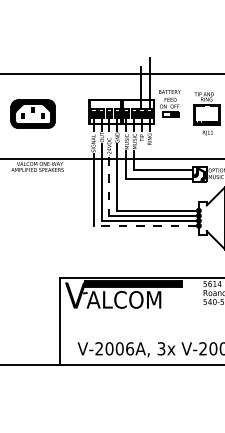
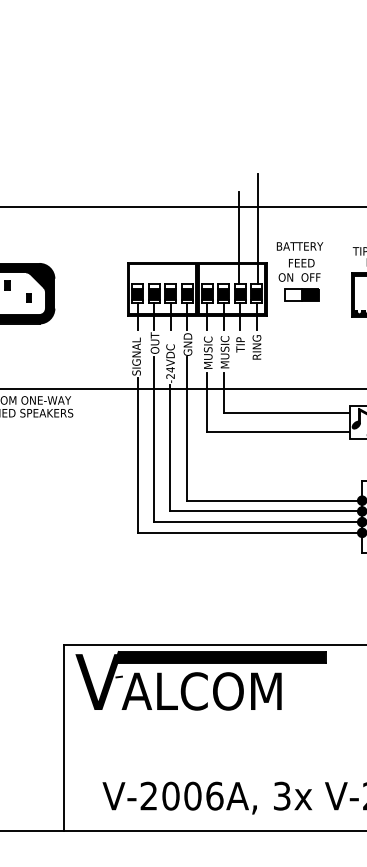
line: (109, 186) -> (170, 448), dashed -> solid
line: (144, 225) -> (245, 532), dashed -> solid

